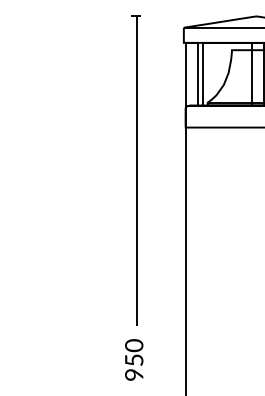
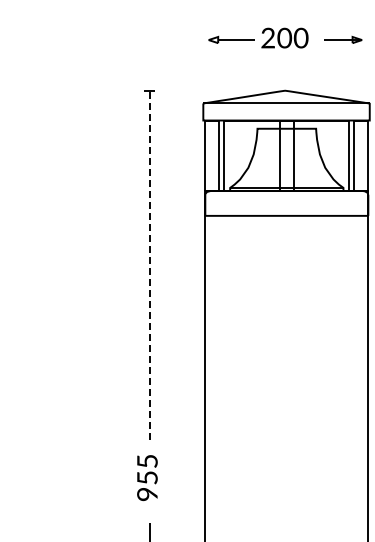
line: (136, 171) -> (150, 265), solid -> dashed
text: (134, 345) -> (147, 461), 950 -> 955

